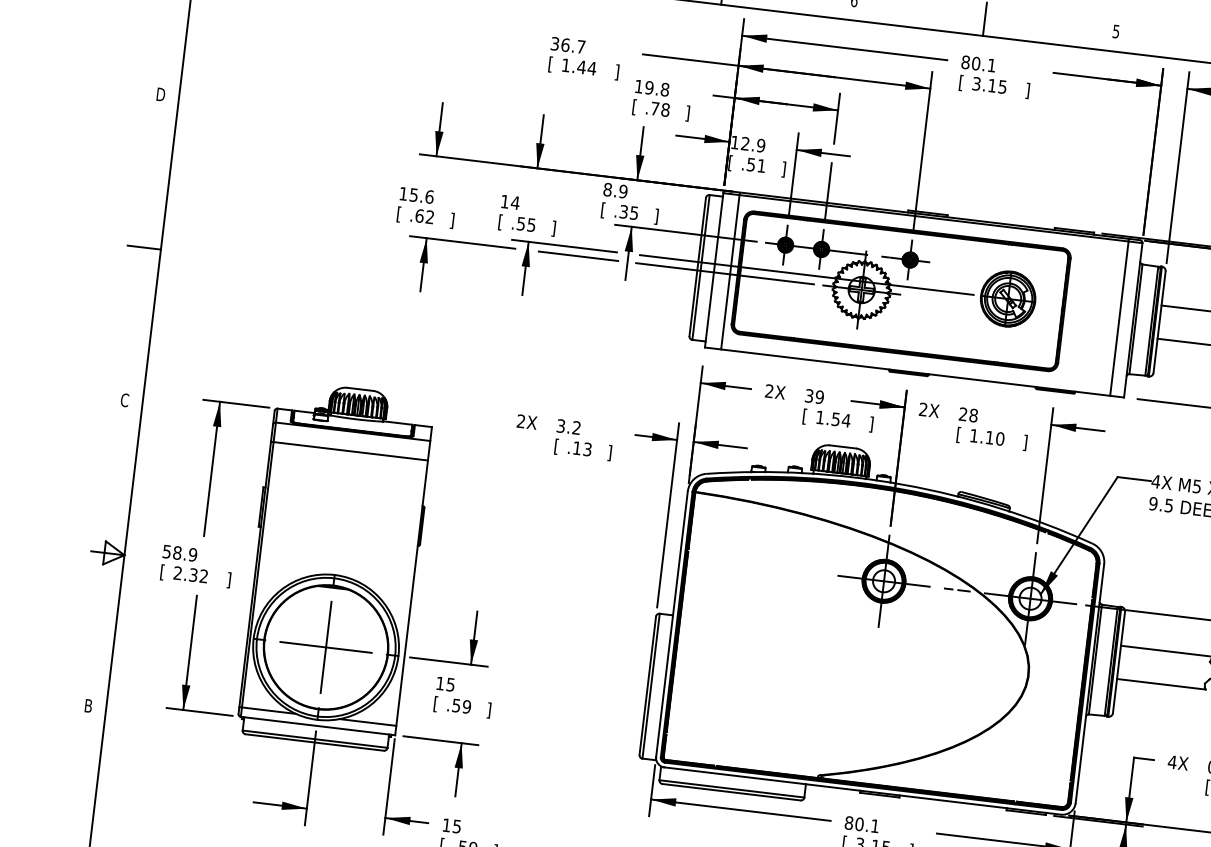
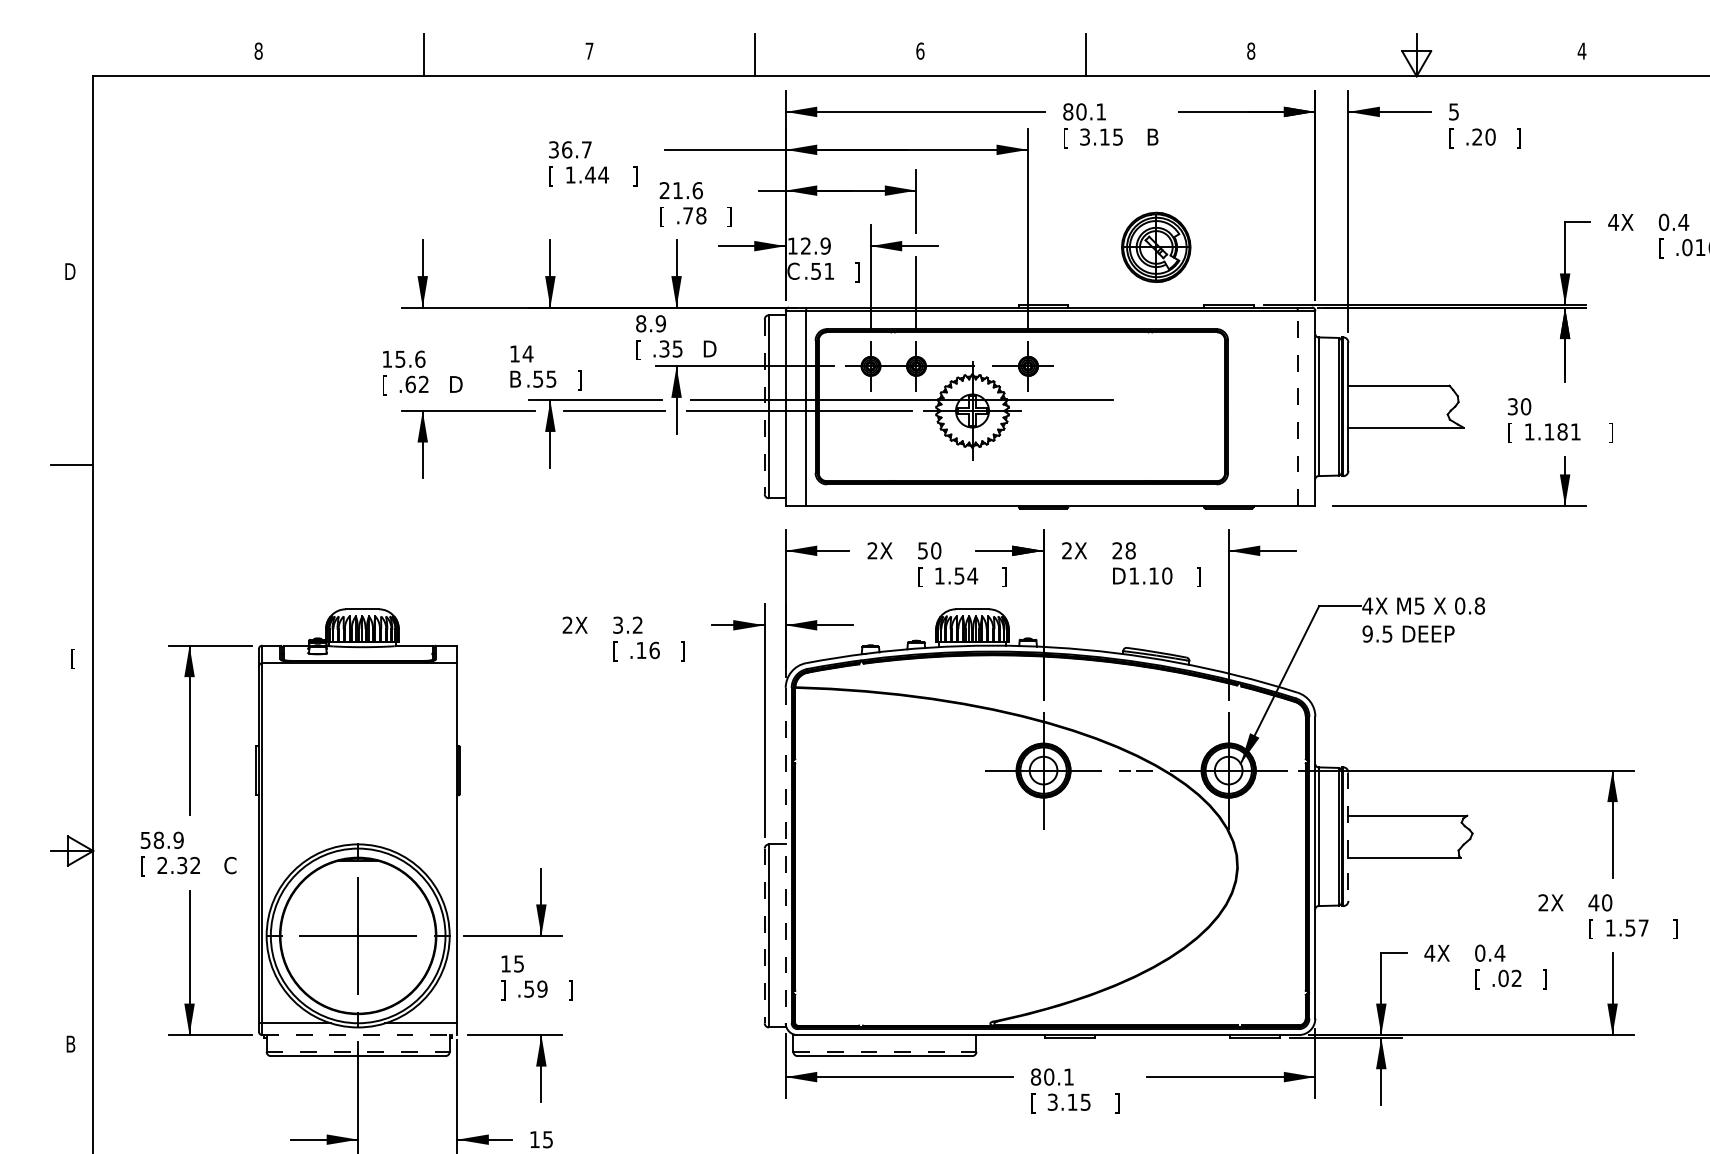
text: (1116, 31) -> (1251, 50), 5 -> 8
text: (651, 87) -> (680, 190), 19.8 -> 21.6
text: (1029, 91) -> (1152, 138), ] -> B
text: (733, 163) -> (793, 272), [ -> C
text: (659, 216) -> (709, 349), ] -> D
text: (455, 221) -> (456, 385), ] -> D
text: (502, 222) -> (515, 380), [ -> B
line: (697, 267) -> (764, 407), solid -> dashed
part: (1008, 298) -> (1156, 246), moved
line: (1119, 318) -> (1297, 408), solid -> dashed
text: (814, 396) -> (929, 550), 39 -> 50
text: (124, 400) -> (70, 658), C -> [
text: (962, 434) -> (1119, 576), [ -> D
text: (587, 449) -> (654, 650), .13 -> .16
line: (349, 450) -> (358, 687), removed
text: (231, 580) -> (230, 866), ] -> C
line: (671, 624) -> (785, 855), solid -> dashed
line: (1119, 662) -> (1348, 837), solid -> dashed
line: (647, 686) -> (764, 936), solid -> dashed
text: (435, 704) -> (503, 990), [ -> ]
line: (317, 726) -> (359, 1035), solid -> dashed
line: (315, 738) -> (358, 1051), solid -> dashed
line: (731, 788) -> (884, 1051), solid -> dashed

